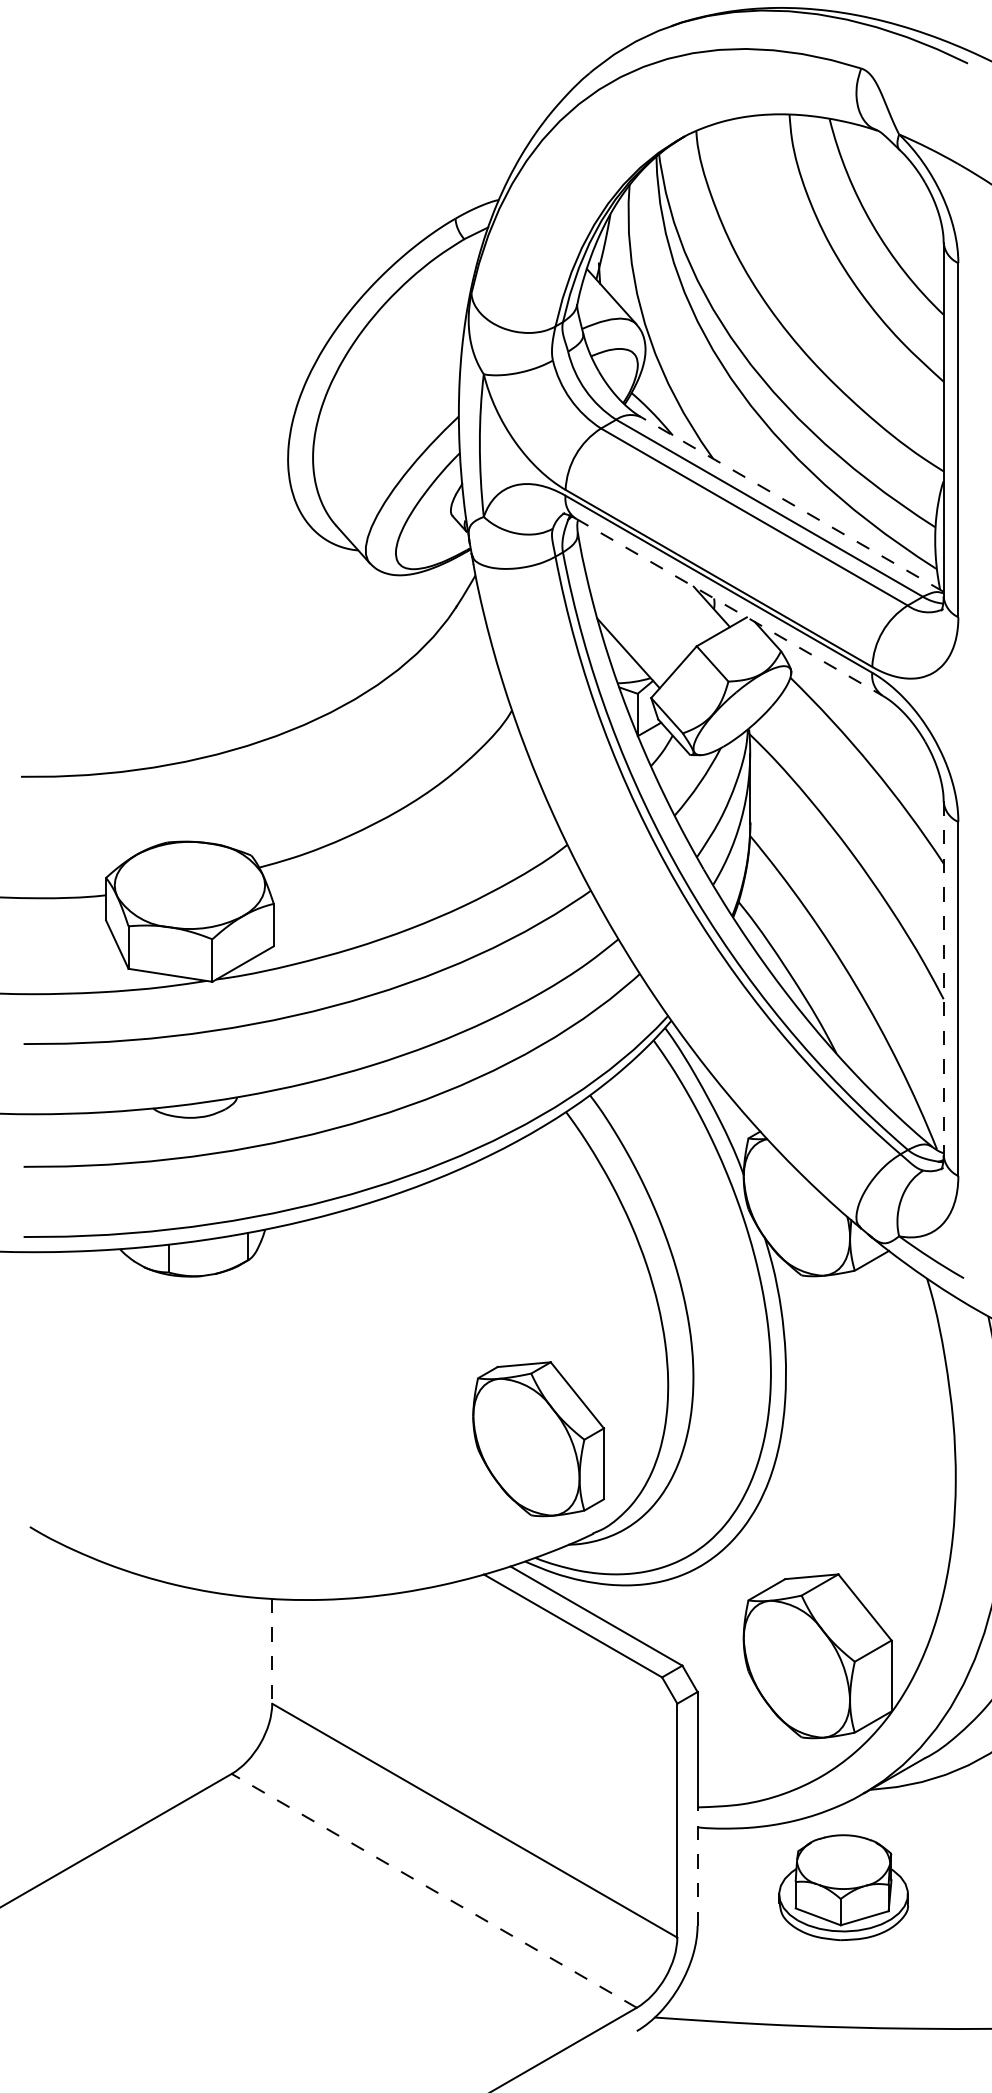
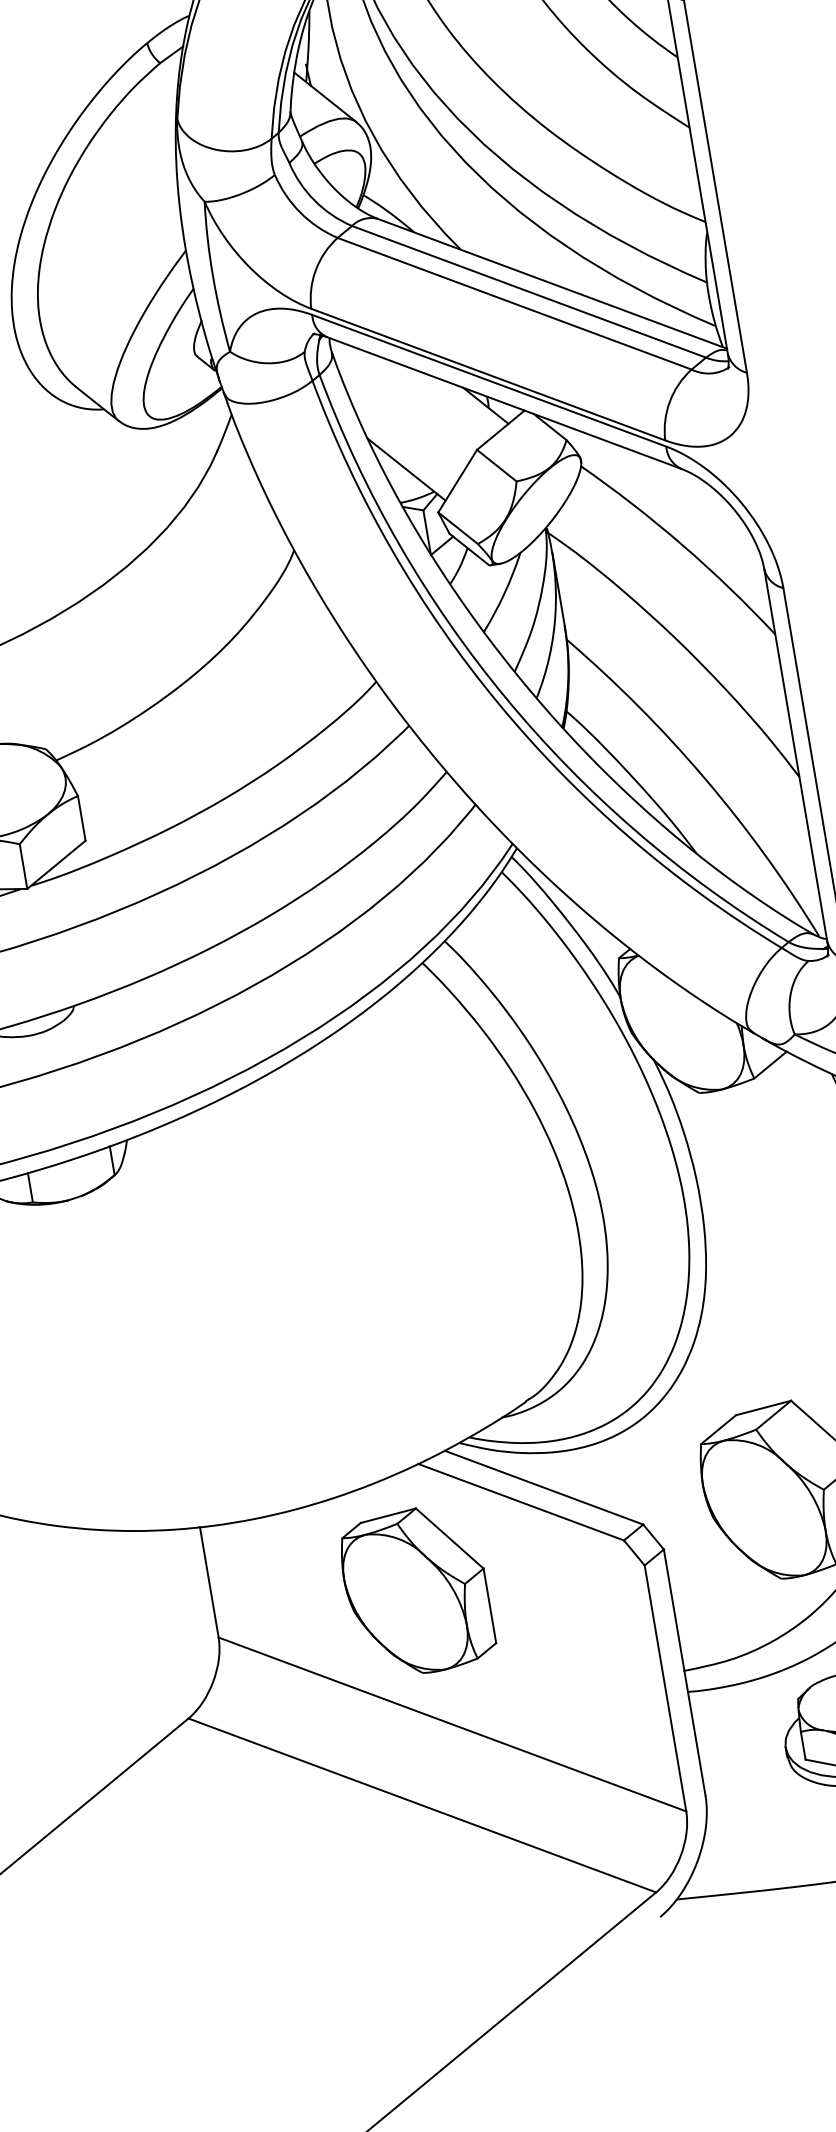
line: (792, 504) -> (552, 283), dashed -> solid
line: (729, 607) -> (504, 403), dashed -> solid
line: (943, 978) -> (795, 755), dashed -> solid
part: (538, 1439) -> (416, 1591), moved
line: (272, 1651) -> (209, 1582), dashed -> solid
line: (697, 1866) -> (694, 1733), dashed -> solid
line: (434, 1890) -> (422, 1805), dashed -> solid

